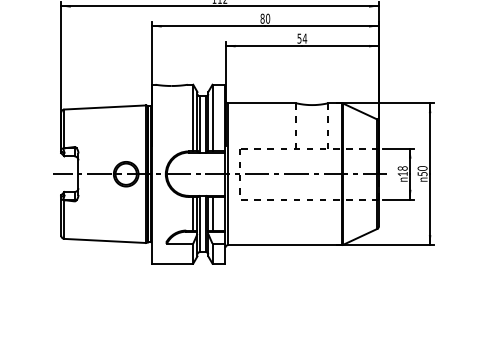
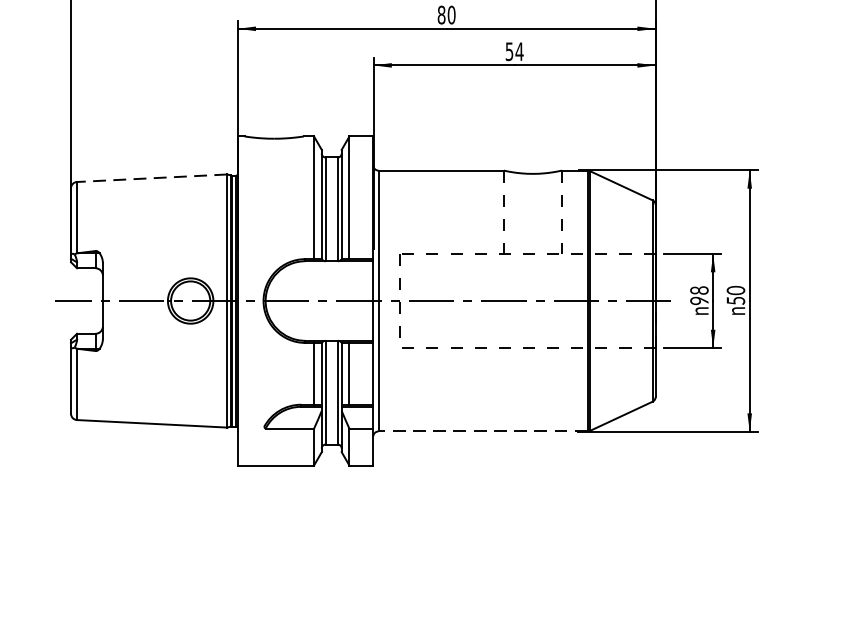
line: (105, 107) -> (152, 178), solid -> dashed
text: (402, 174) -> (698, 301), 18 -> 98
line: (285, 245) -> (483, 432), solid -> dashed

